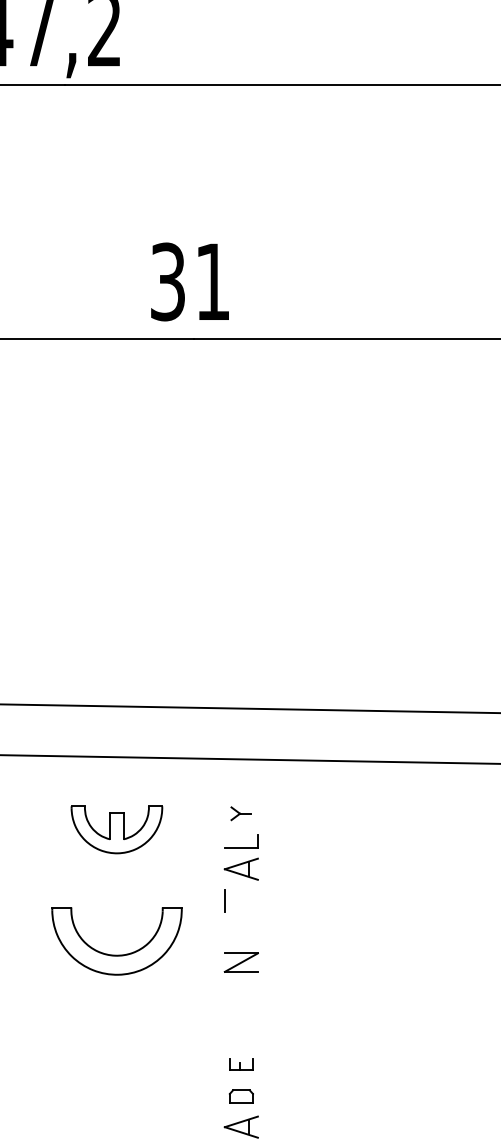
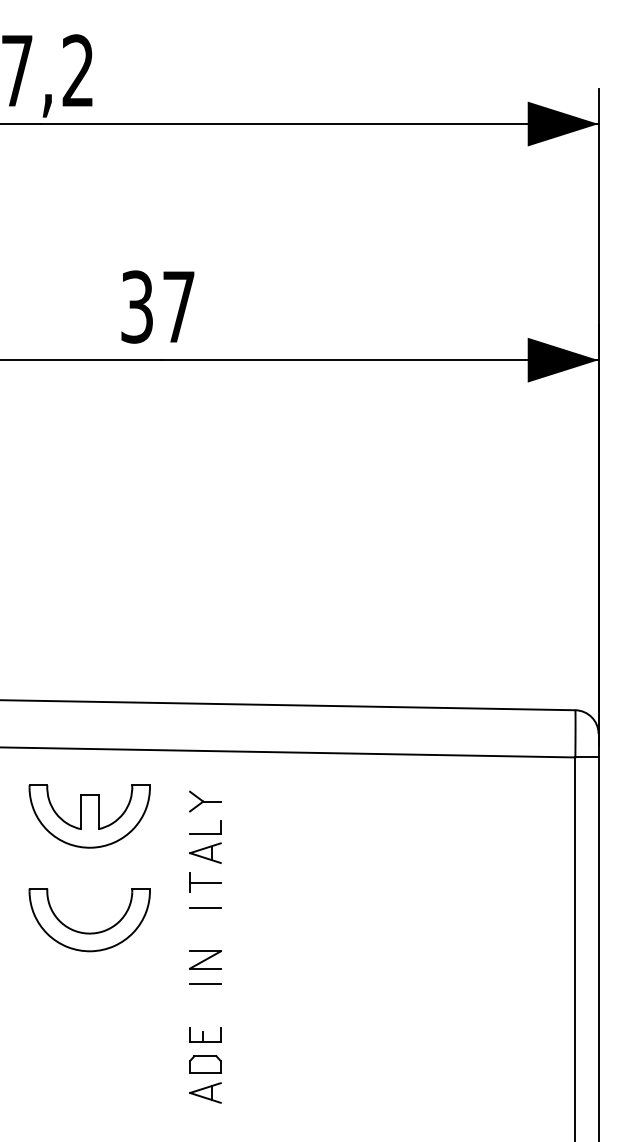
text: (212, 281) -> (178, 306), 31 -> 37
part: (241, 813) -> (205, 801), size x1.67
part: (116, 829) -> (89, 816), size x1.43
line: (241, 900) -> (205, 882), added
line: (241, 928) -> (205, 908), added
part: (241, 962) -> (205, 959), moved
line: (241, 1010) -> (205, 984), added
part: (241, 1064) -> (205, 1034), size x1.43
part: (241, 1096) -> (205, 1064), size x1.43

